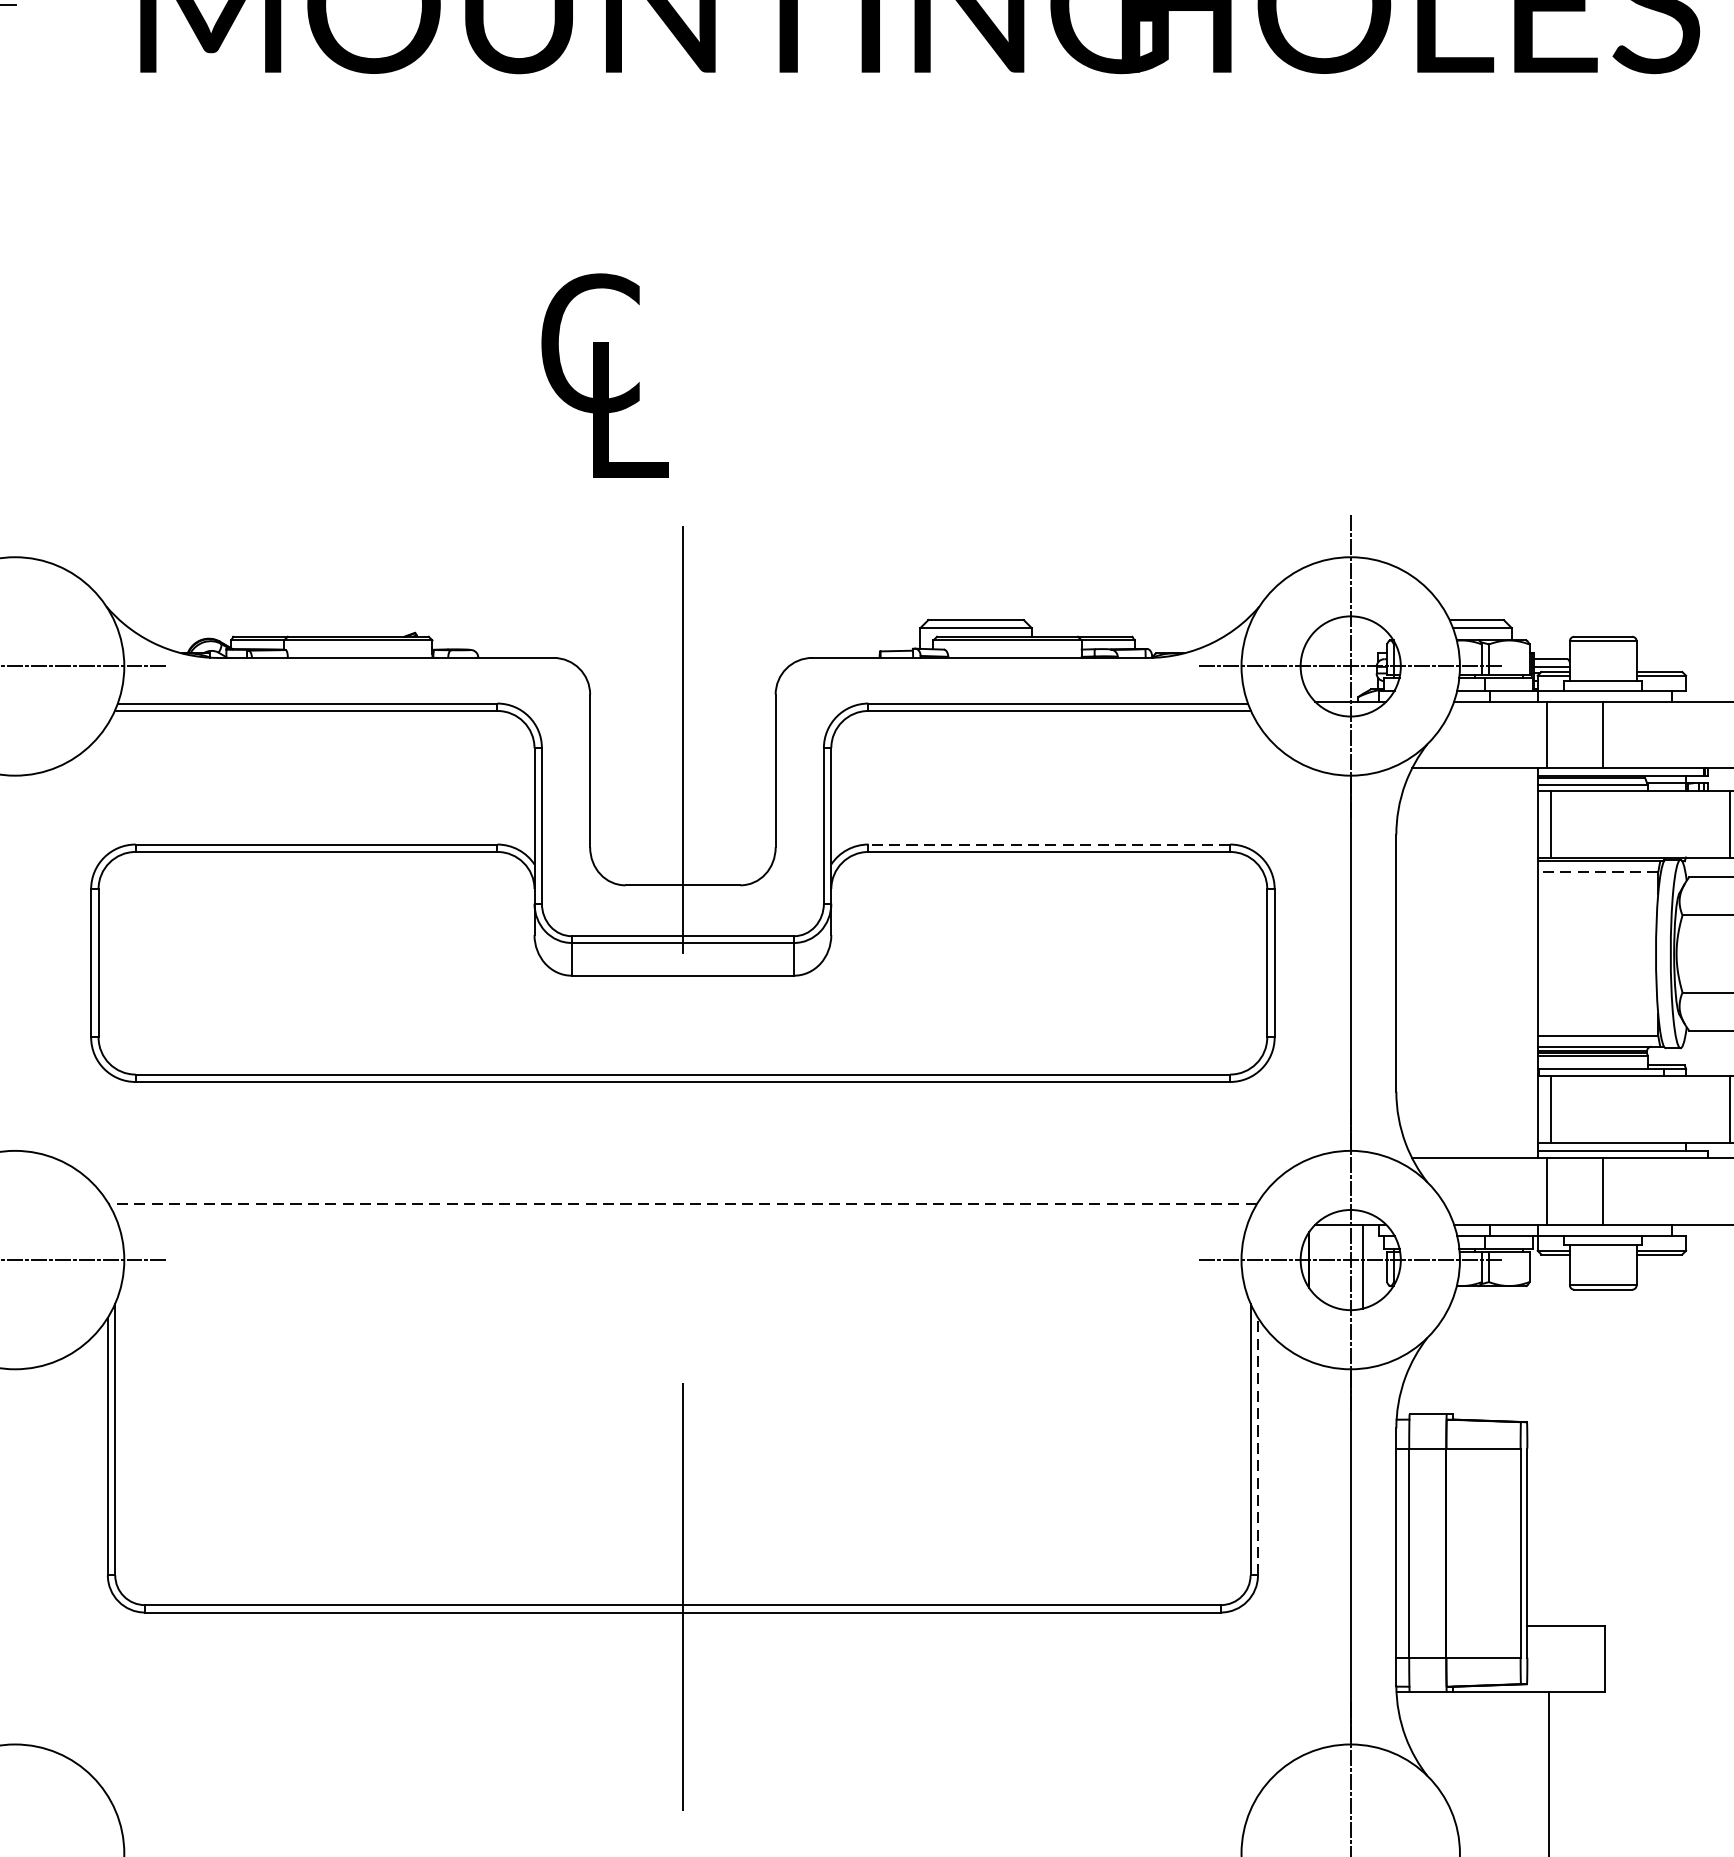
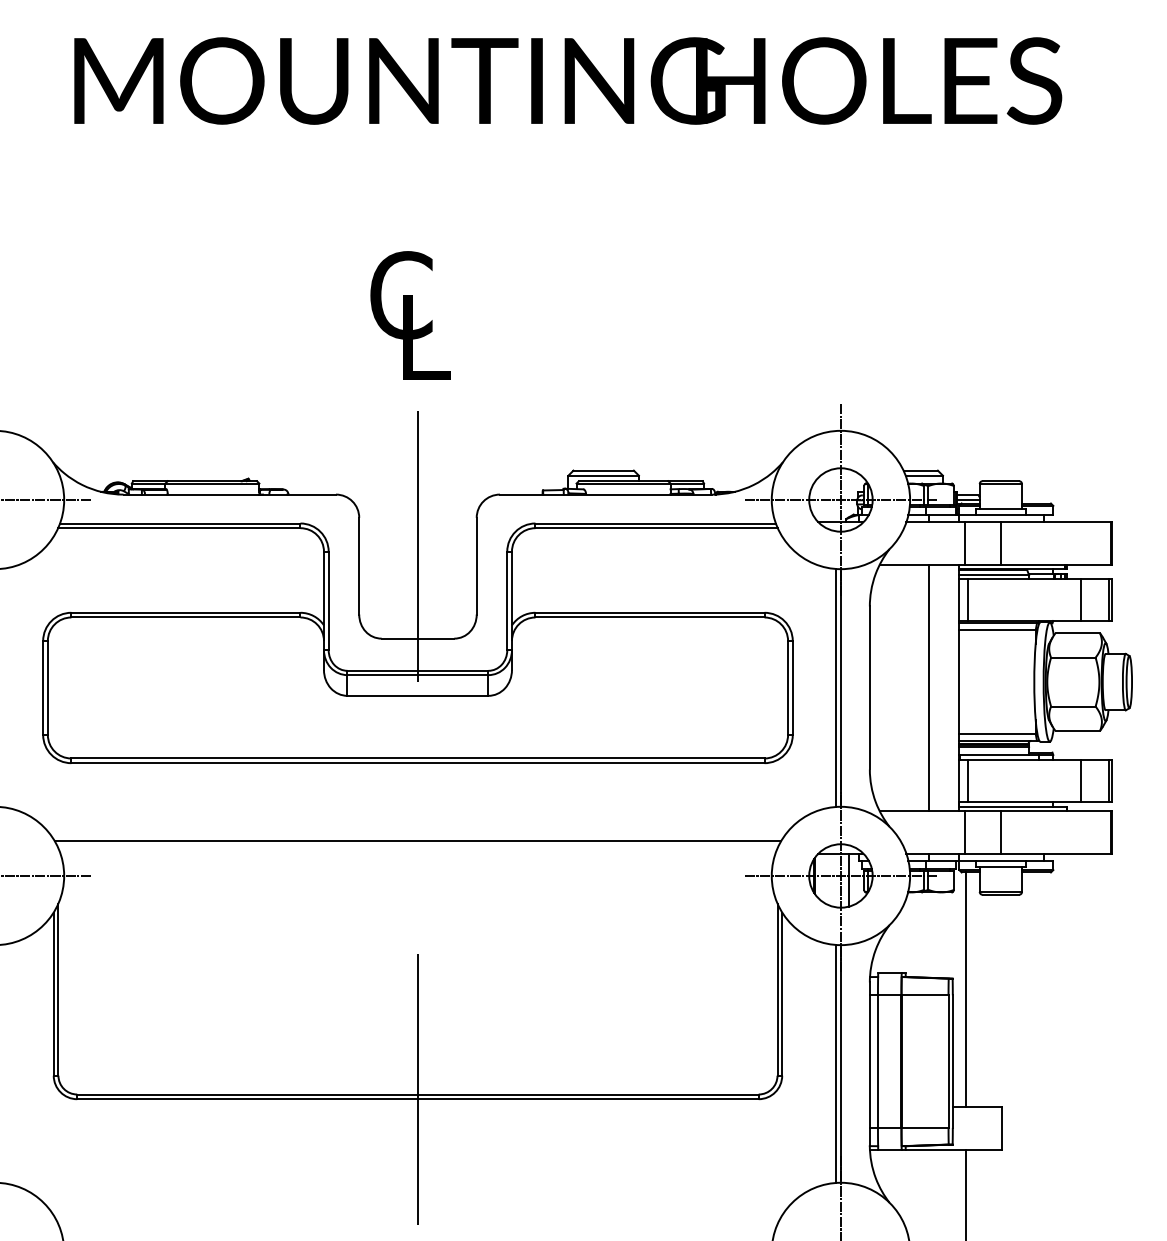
text: (604, 375) -> (410, 315), moved
line: (1050, 844) -> (650, 612), dashed -> solid
line: (1596, 872) -> (996, 630), dashed -> solid
line: (1343, 962) -> (836, 687), added
line: (1490, 962) -> (929, 687), added
line: (682, 1204) -> (417, 840), dashed -> solid
line: (1548, 1439) -> (966, 989), added
line: (1258, 1447) -> (782, 994), dashed -> solid
line: (1343, 1556) -> (836, 1063), added

